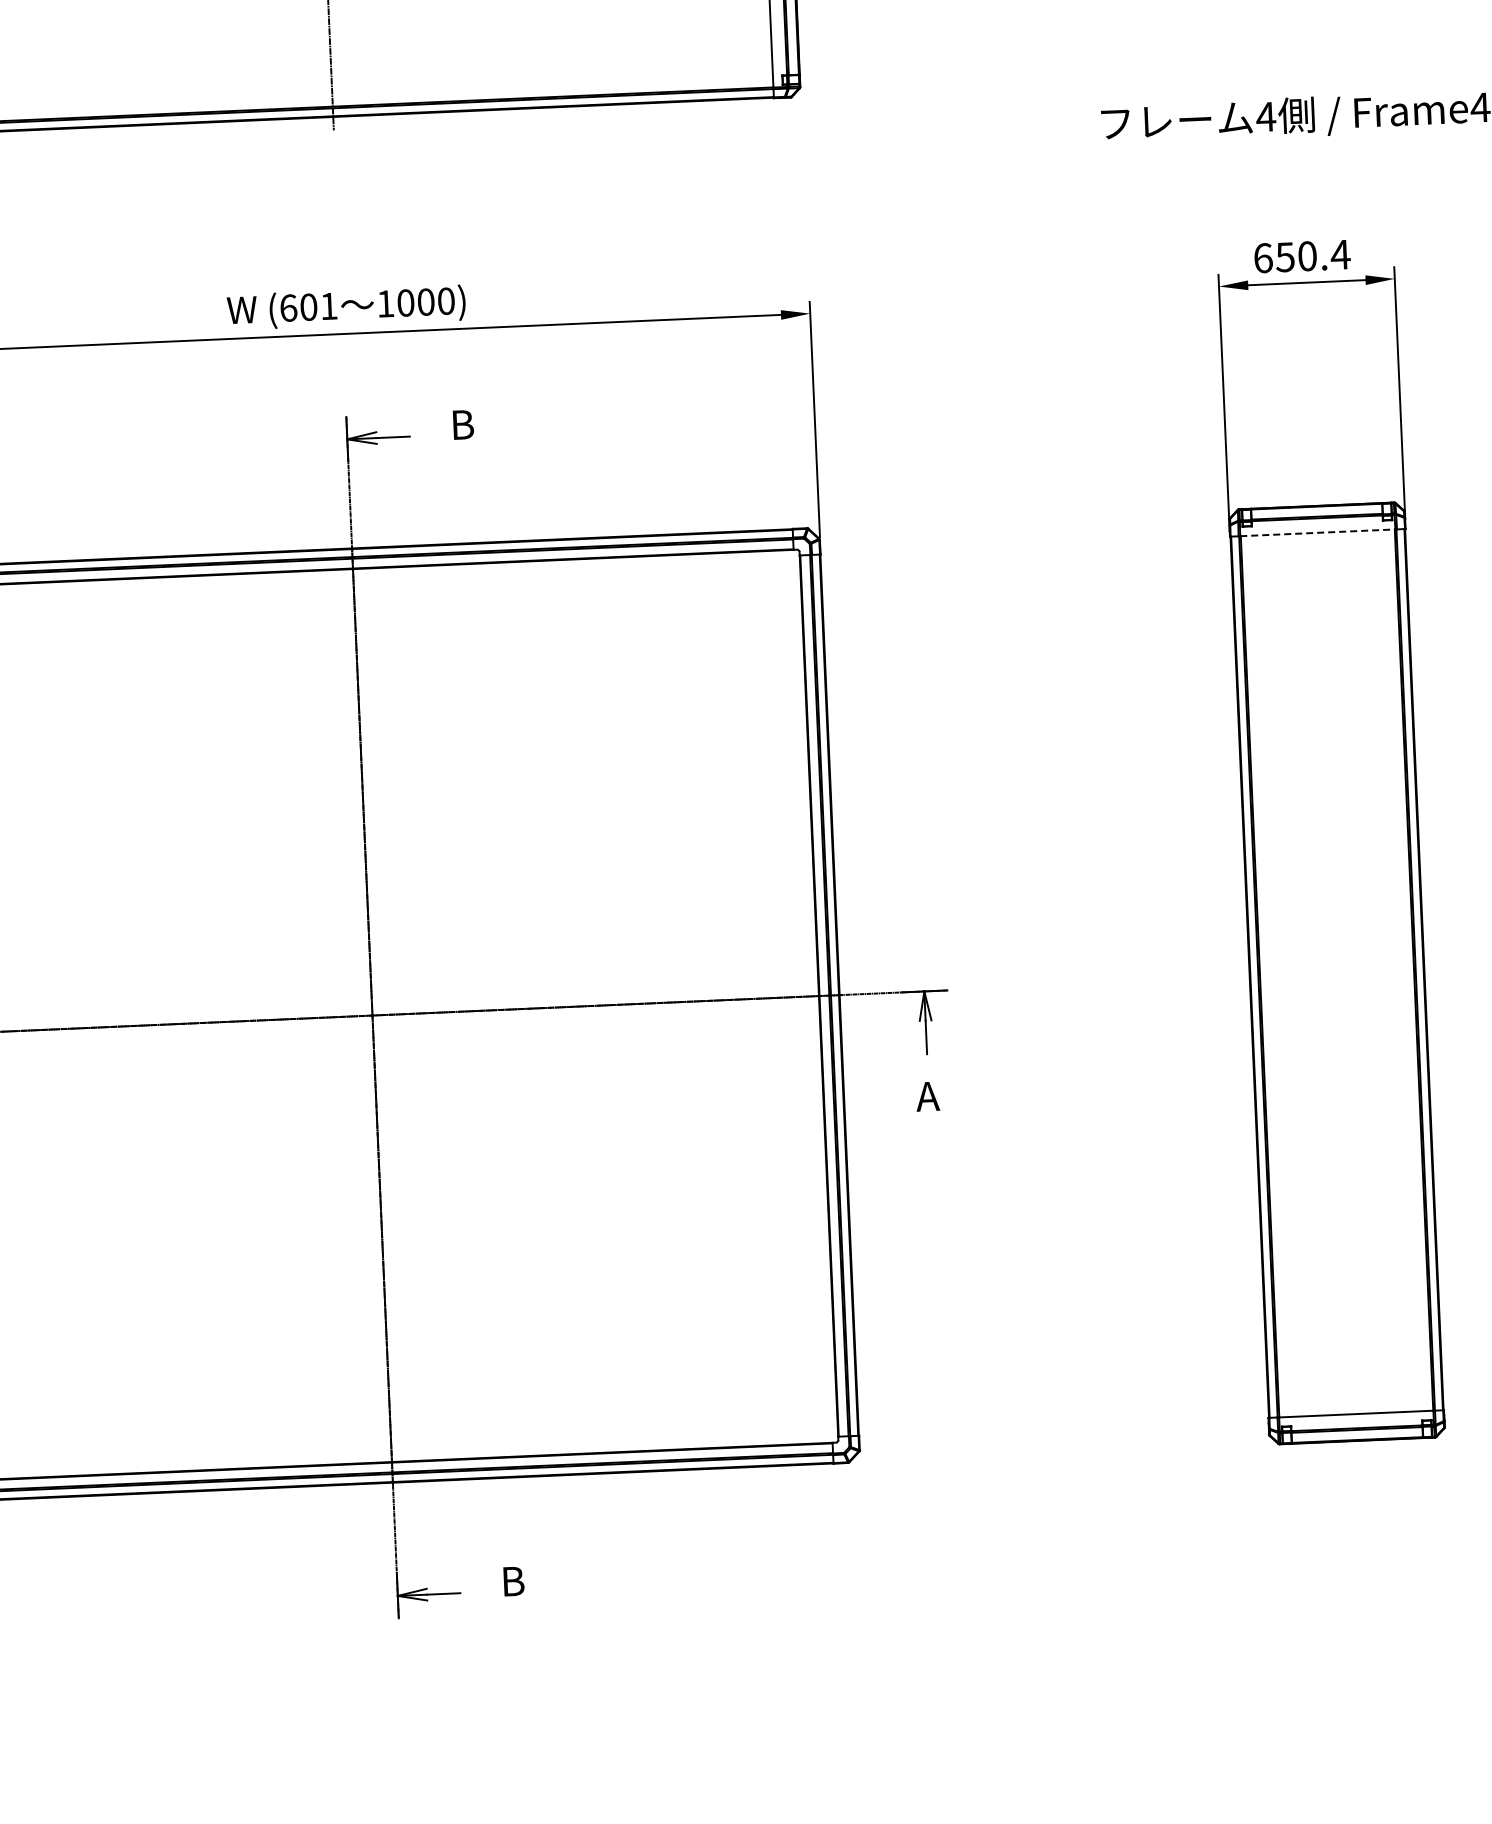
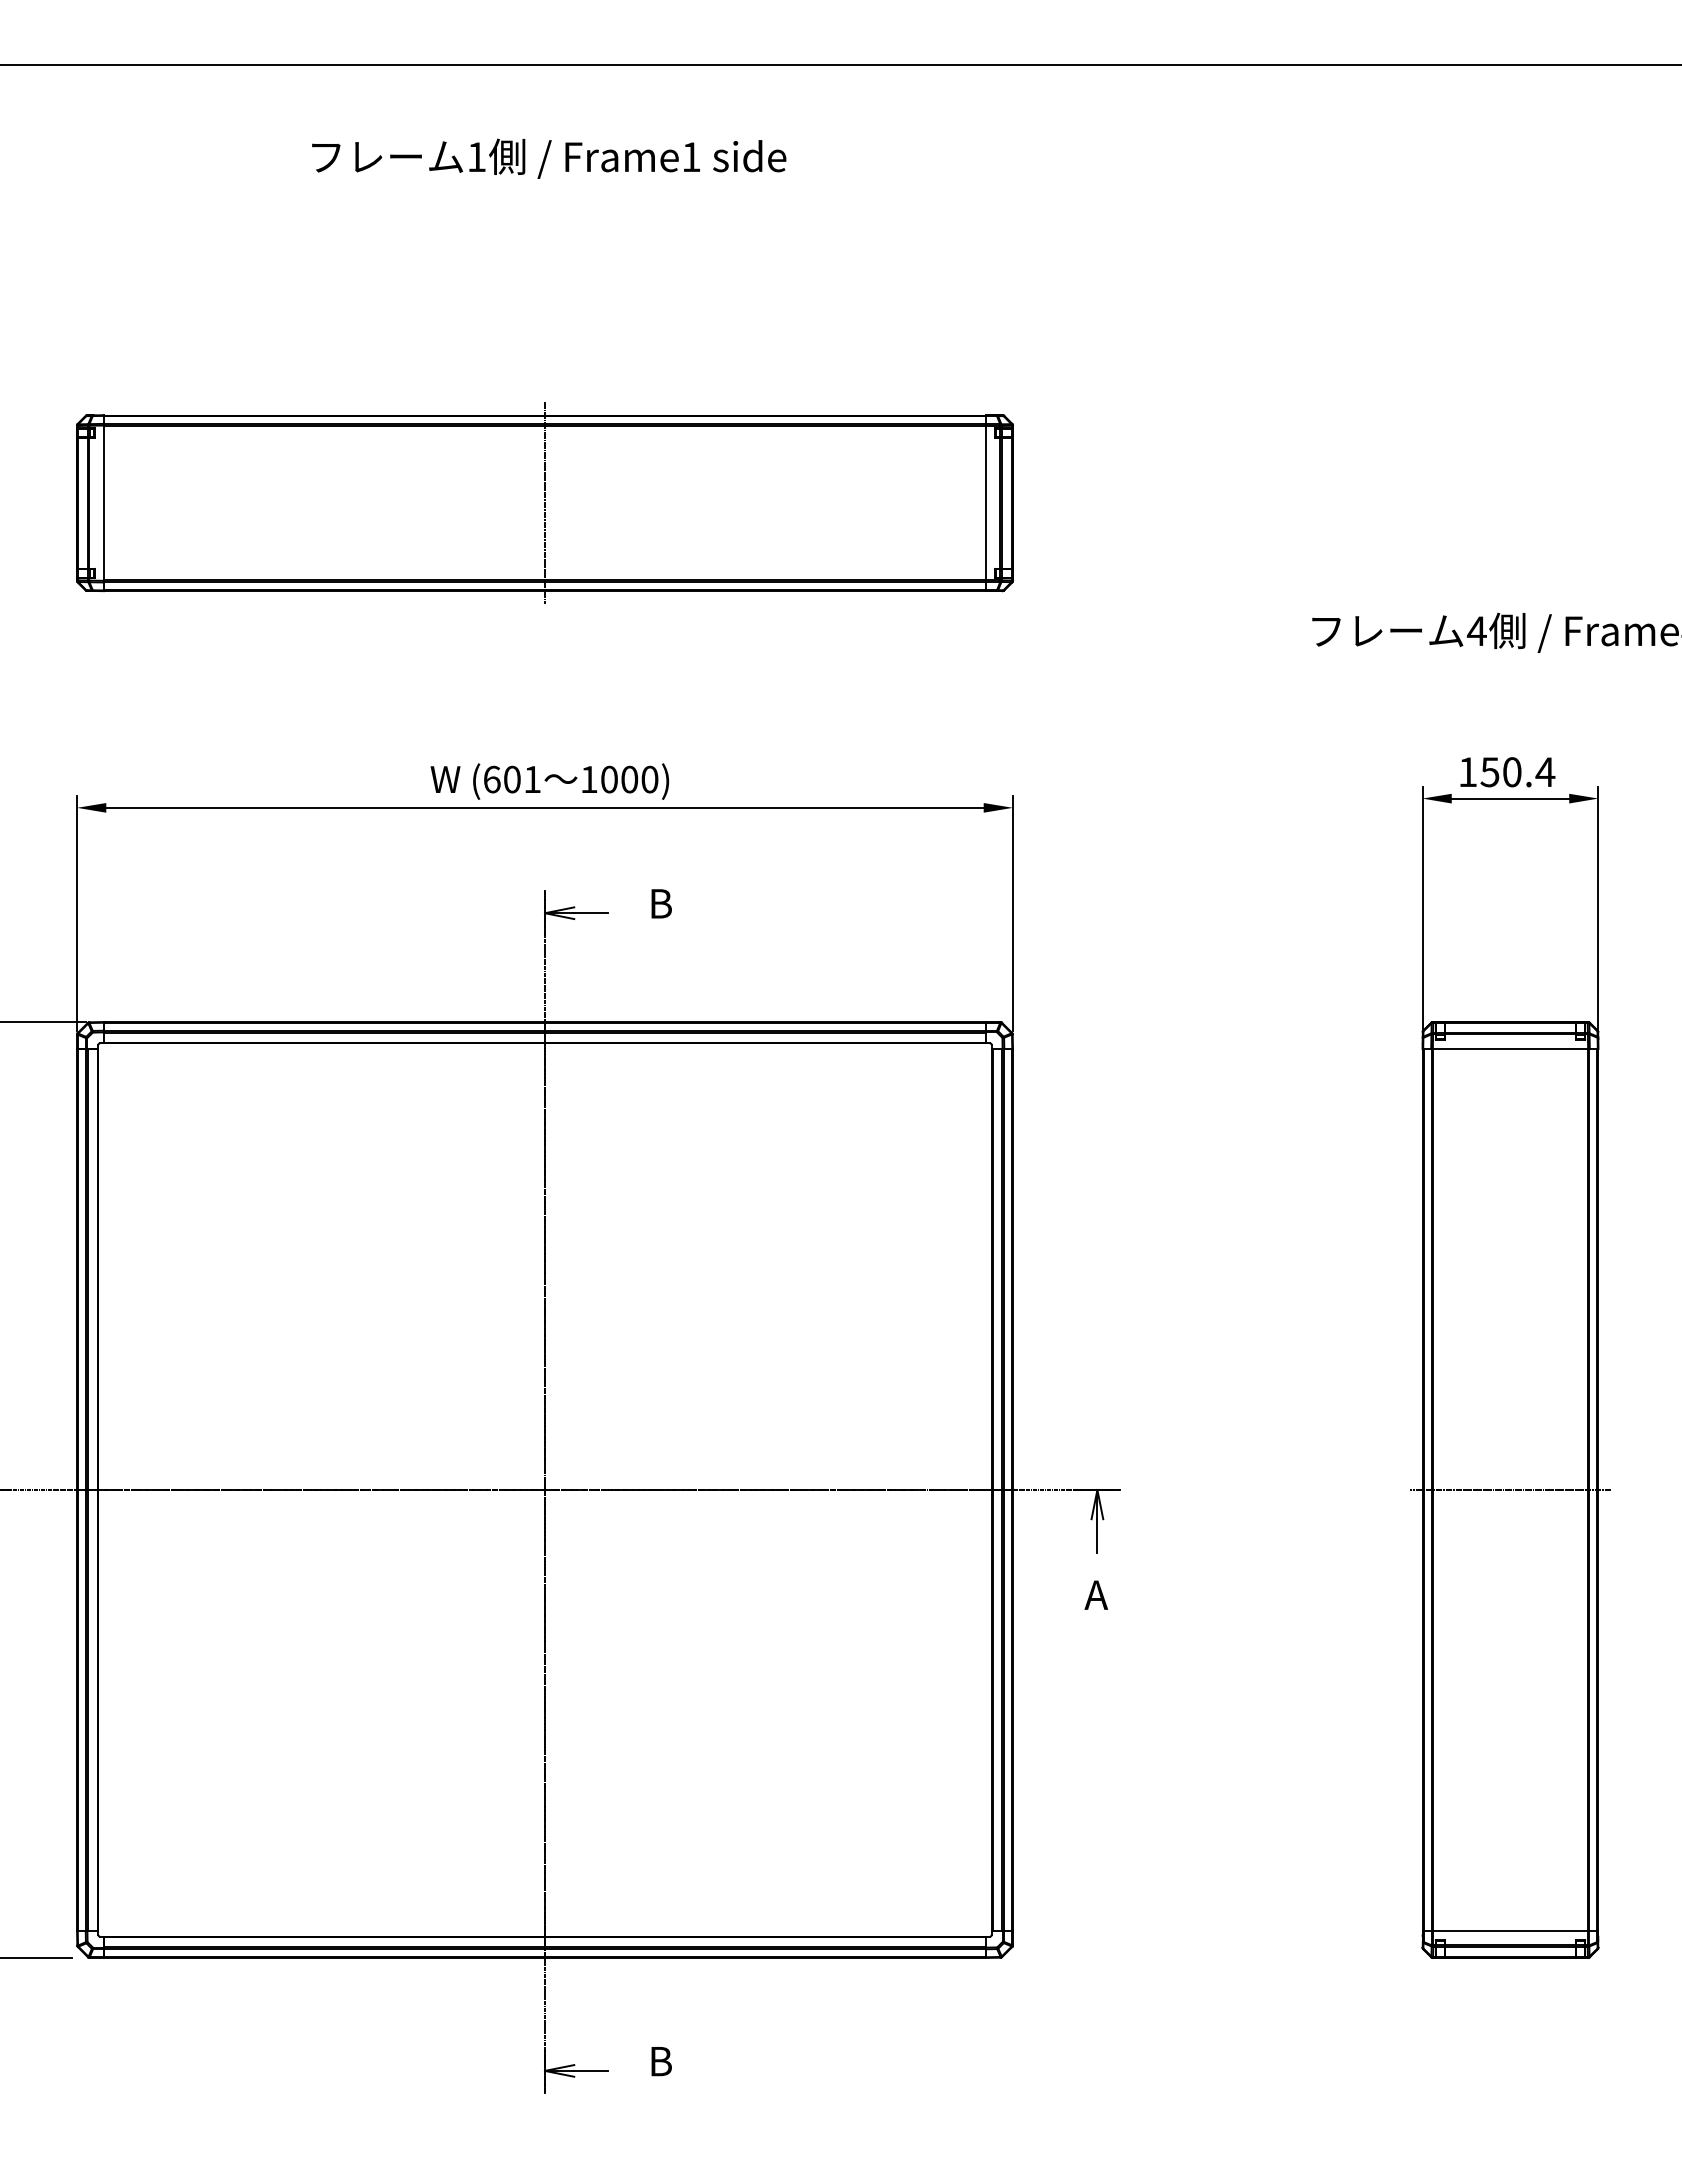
text: (1263, 258) -> (1468, 772), 650.4 -> 150.4
line: (1317, 532) -> (1510, 1048), dashed -> solid
line: (1337, 973) -> (1510, 1490), added

